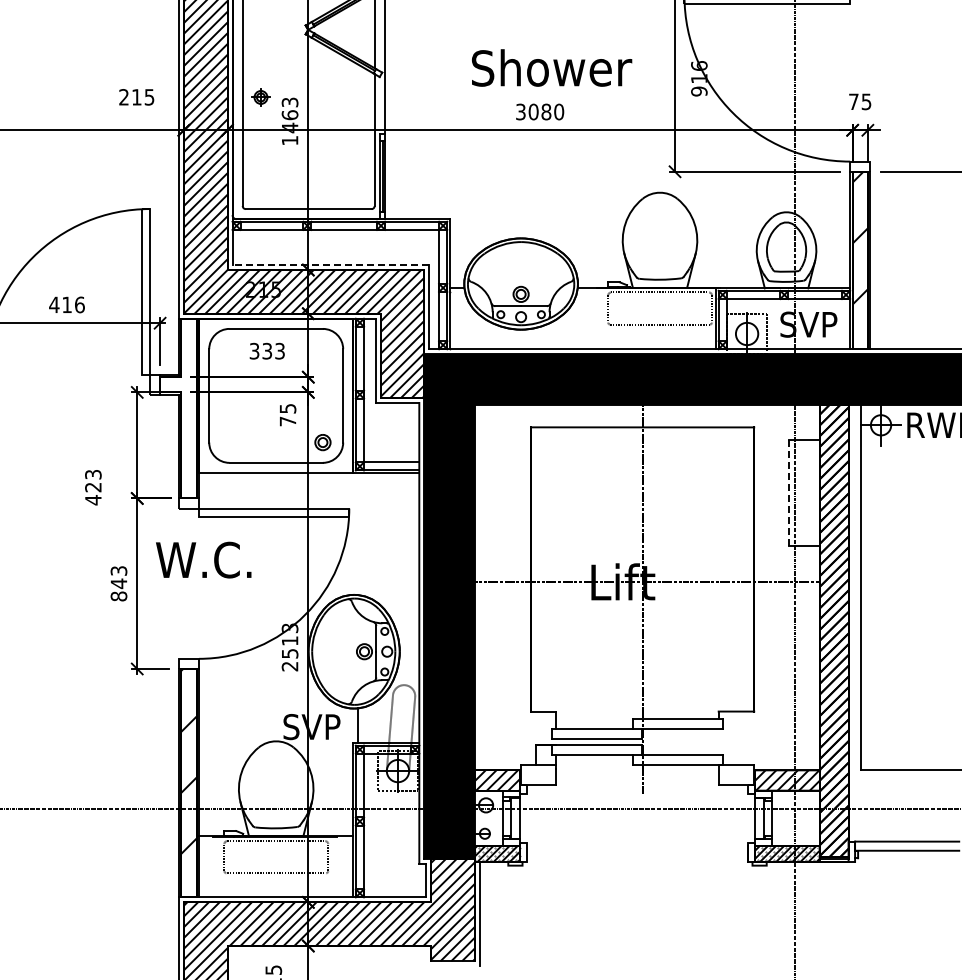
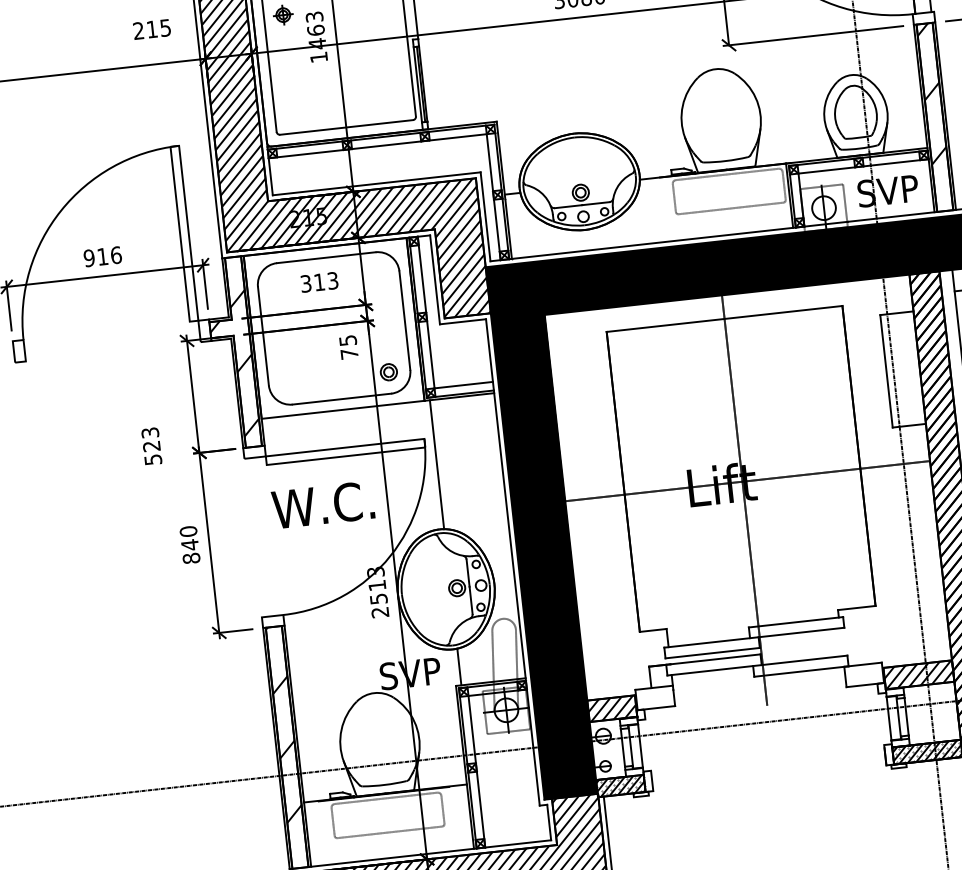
line: (330, 264) -> (376, 183), dashed -> solid
text: (54, 304) -> (89, 257), 416 -> 916
text: (267, 350) -> (319, 281), 333 -> 313
hatch: (178, 418) -> (233, 363), added
line: (788, 492) -> (886, 370), dashed -> solid
text: (93, 500) -> (153, 460), 423 -> 523
line: (358, 534) -> (437, 465), added
text: (203, 559) -> (322, 504), moved
text: (118, 570) -> (187, 531), 843 -> 840

